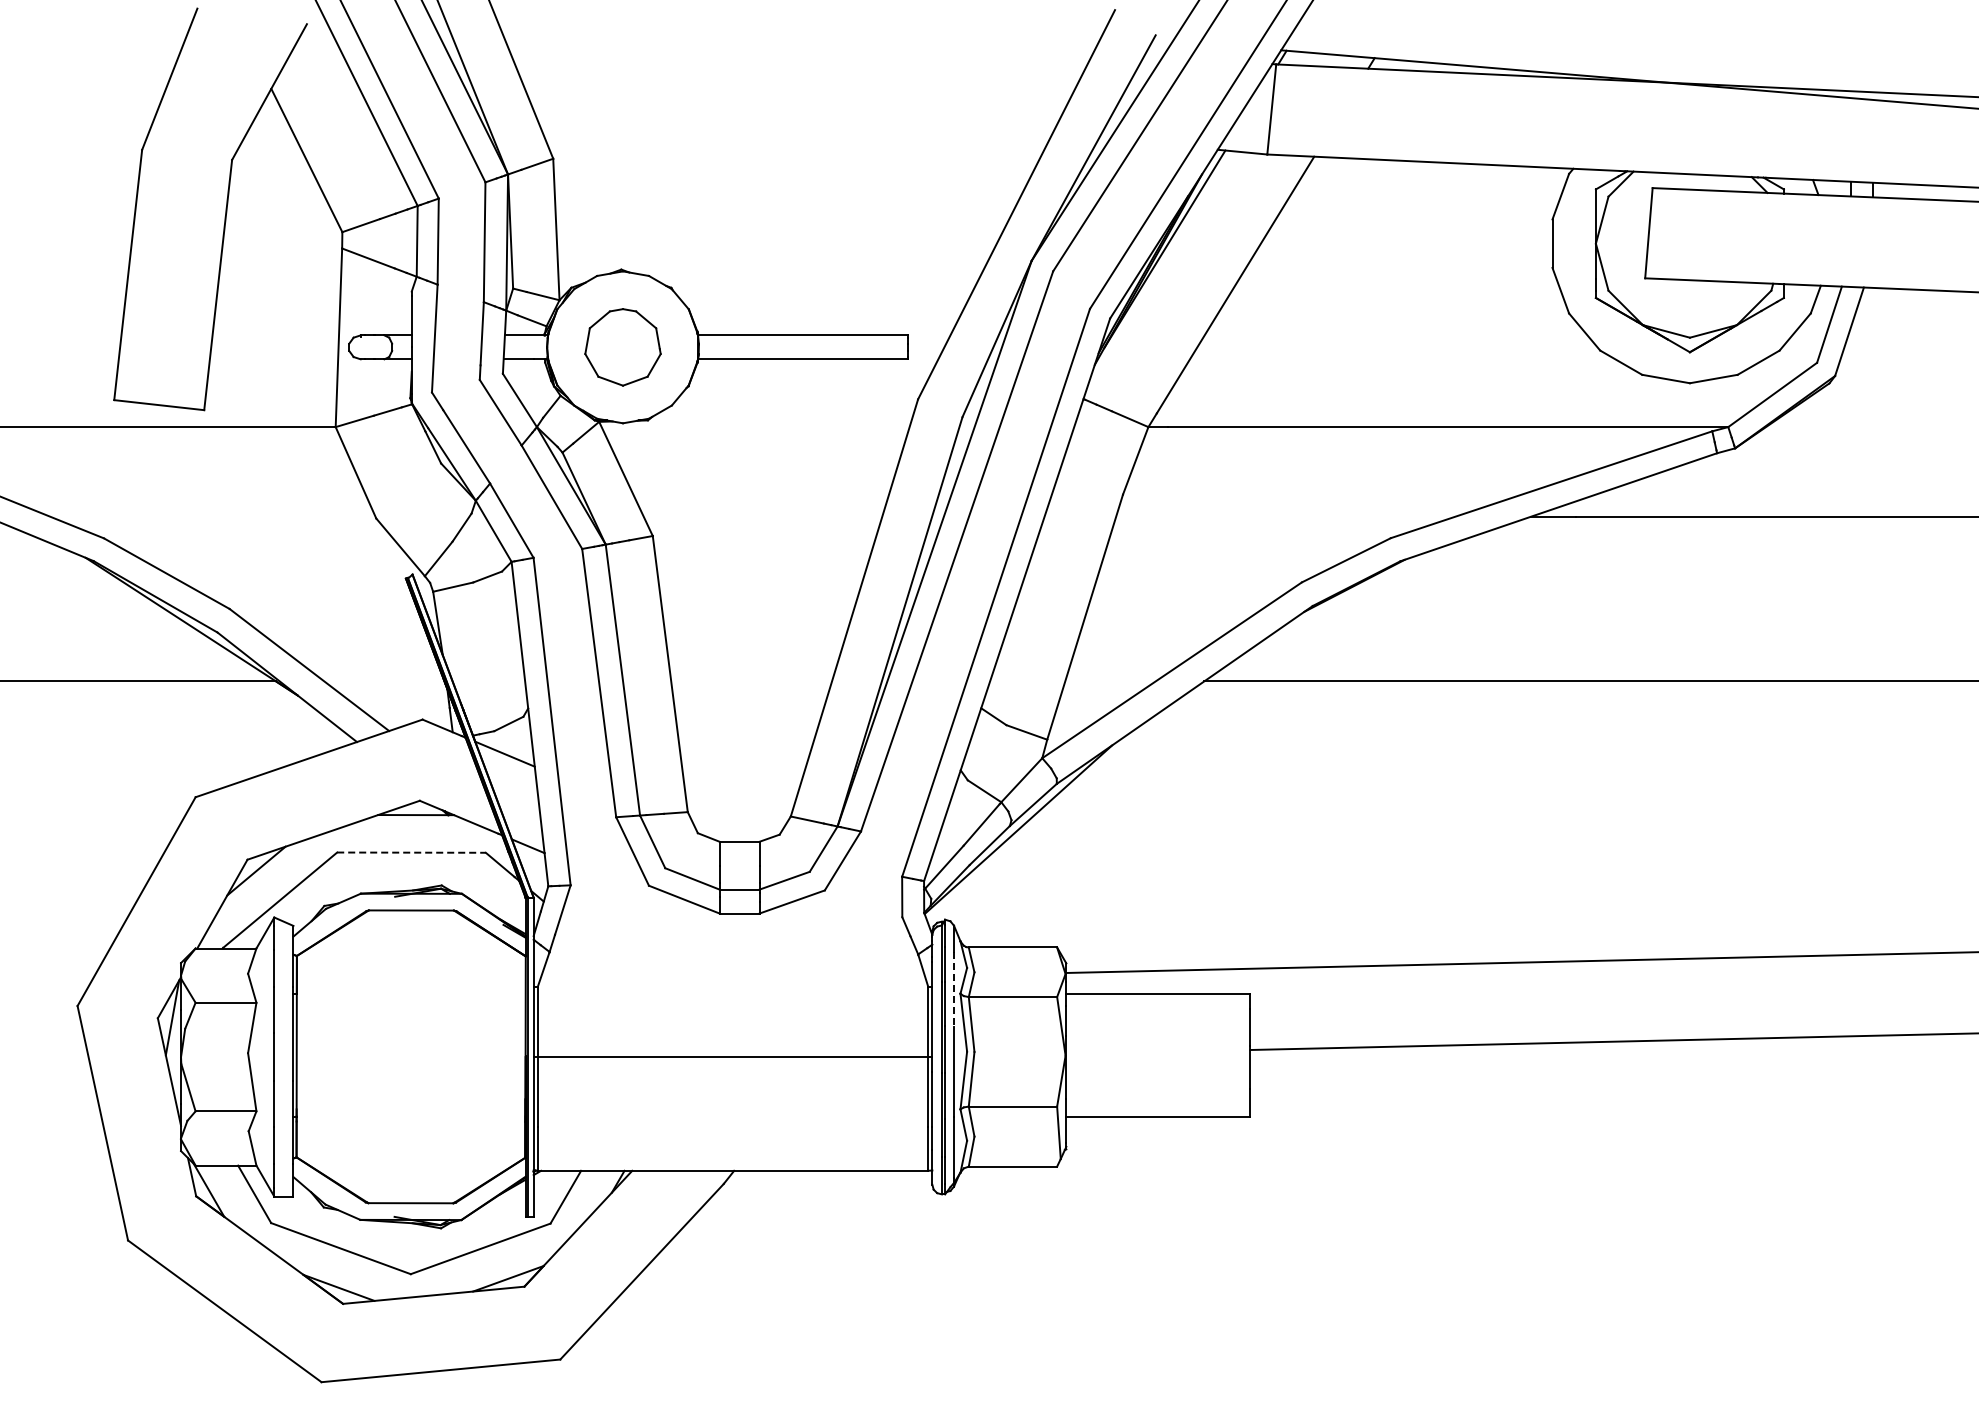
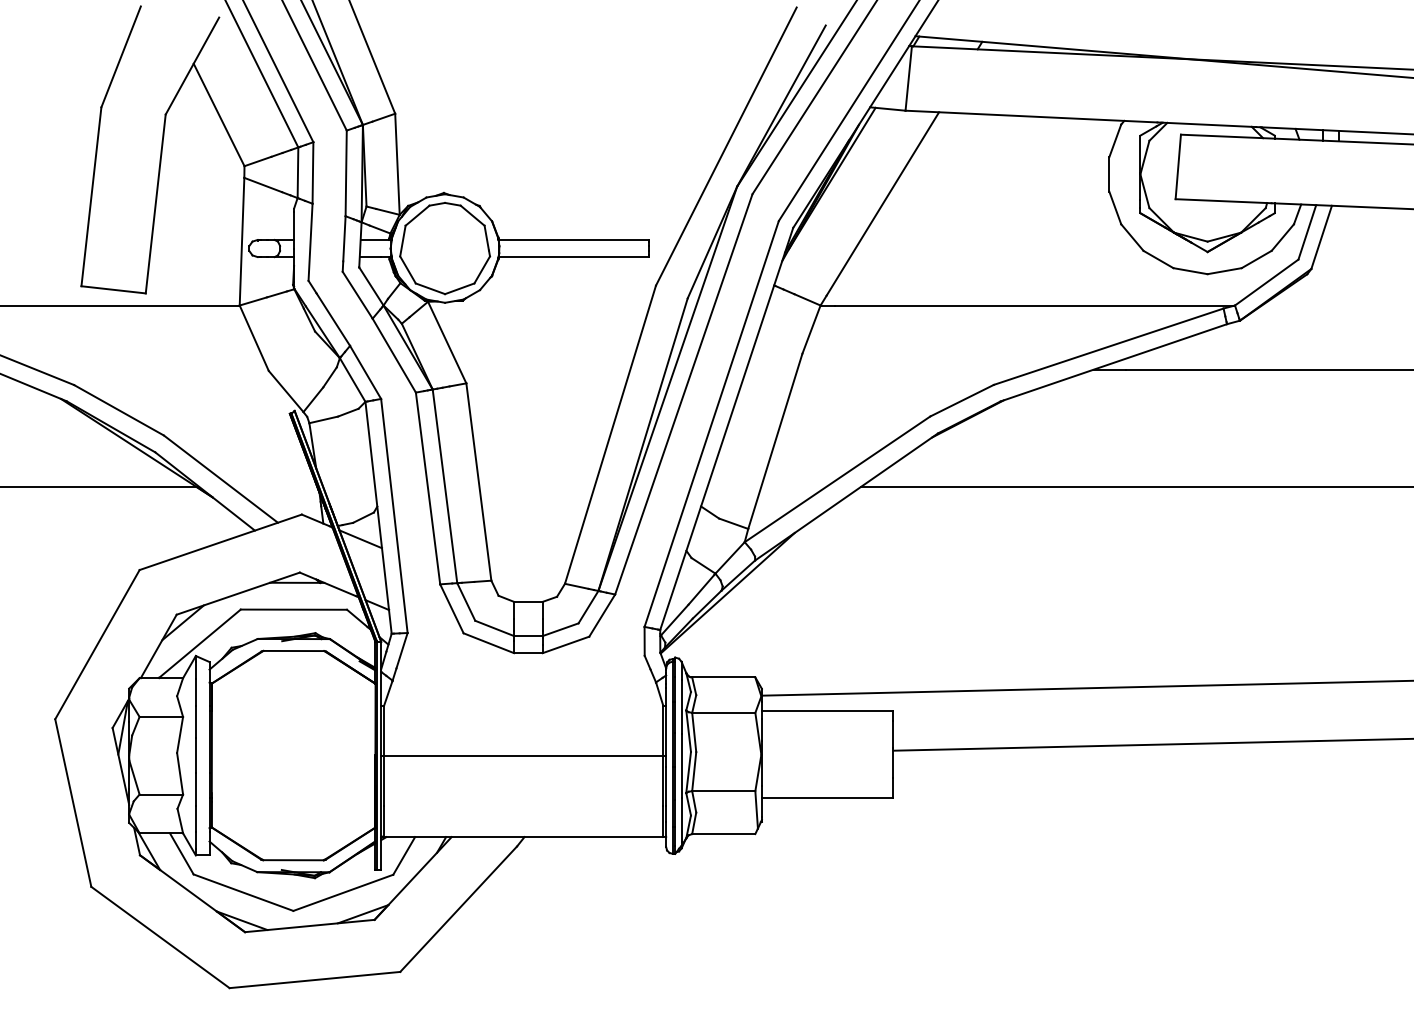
part: (622, 347) -> (444, 248), size x1.67
line: (412, 852) -> (294, 609), dashed -> solid
line: (953, 989) -> (681, 707), dashed -> solid

